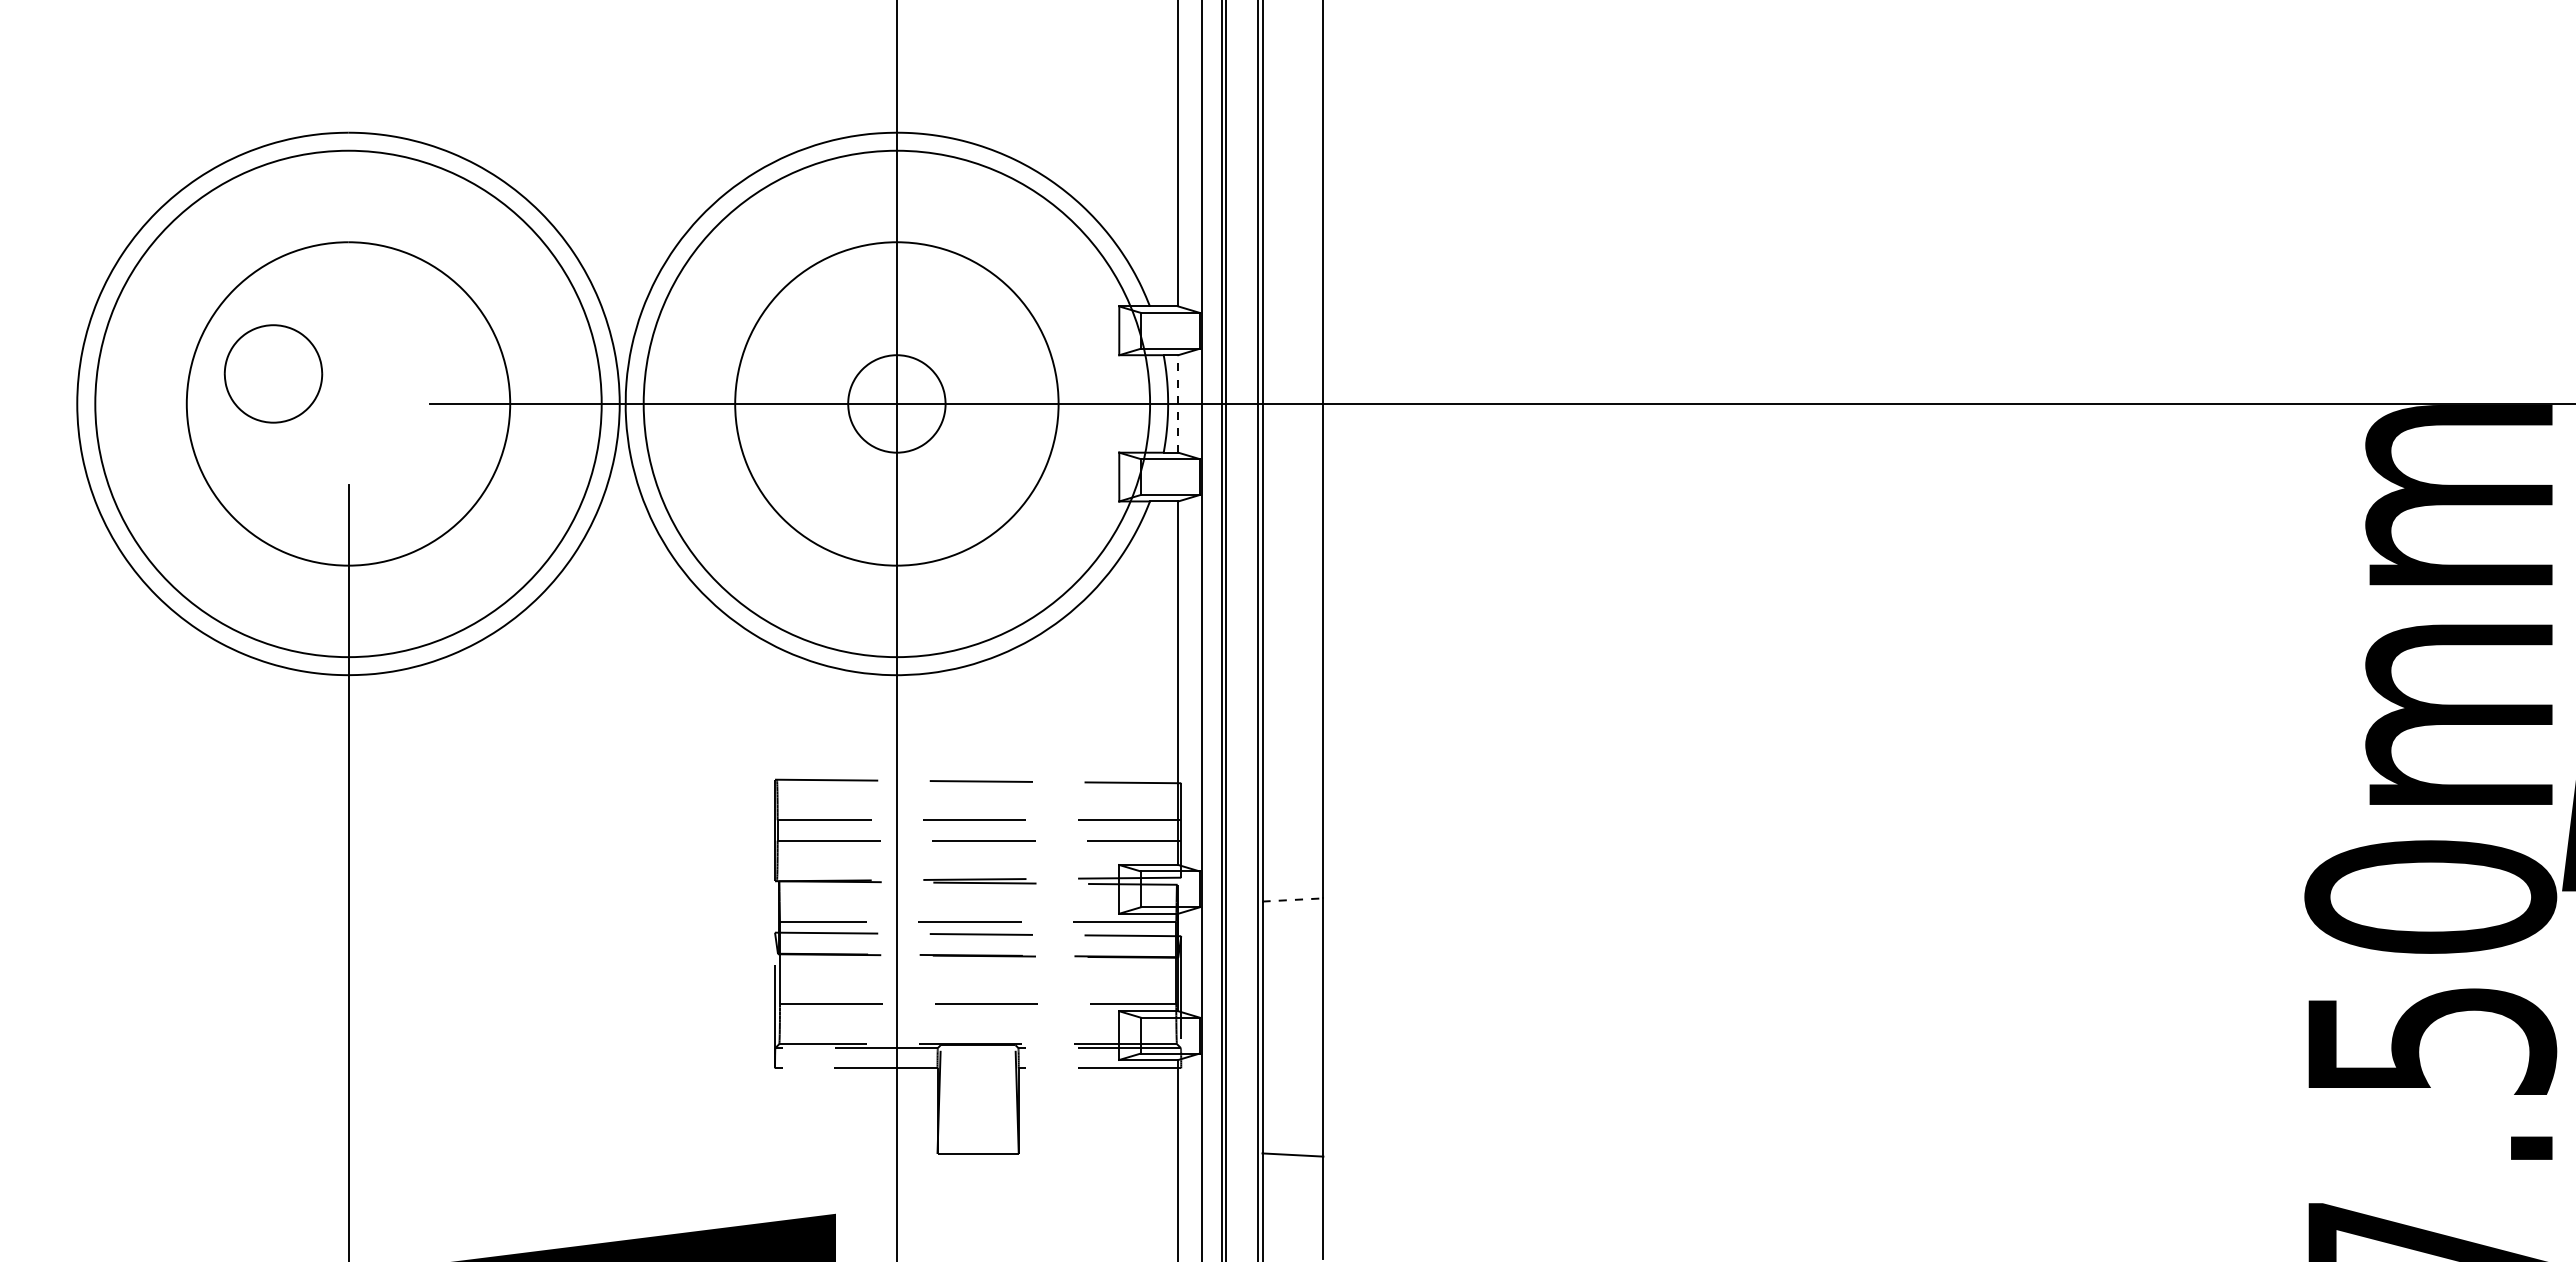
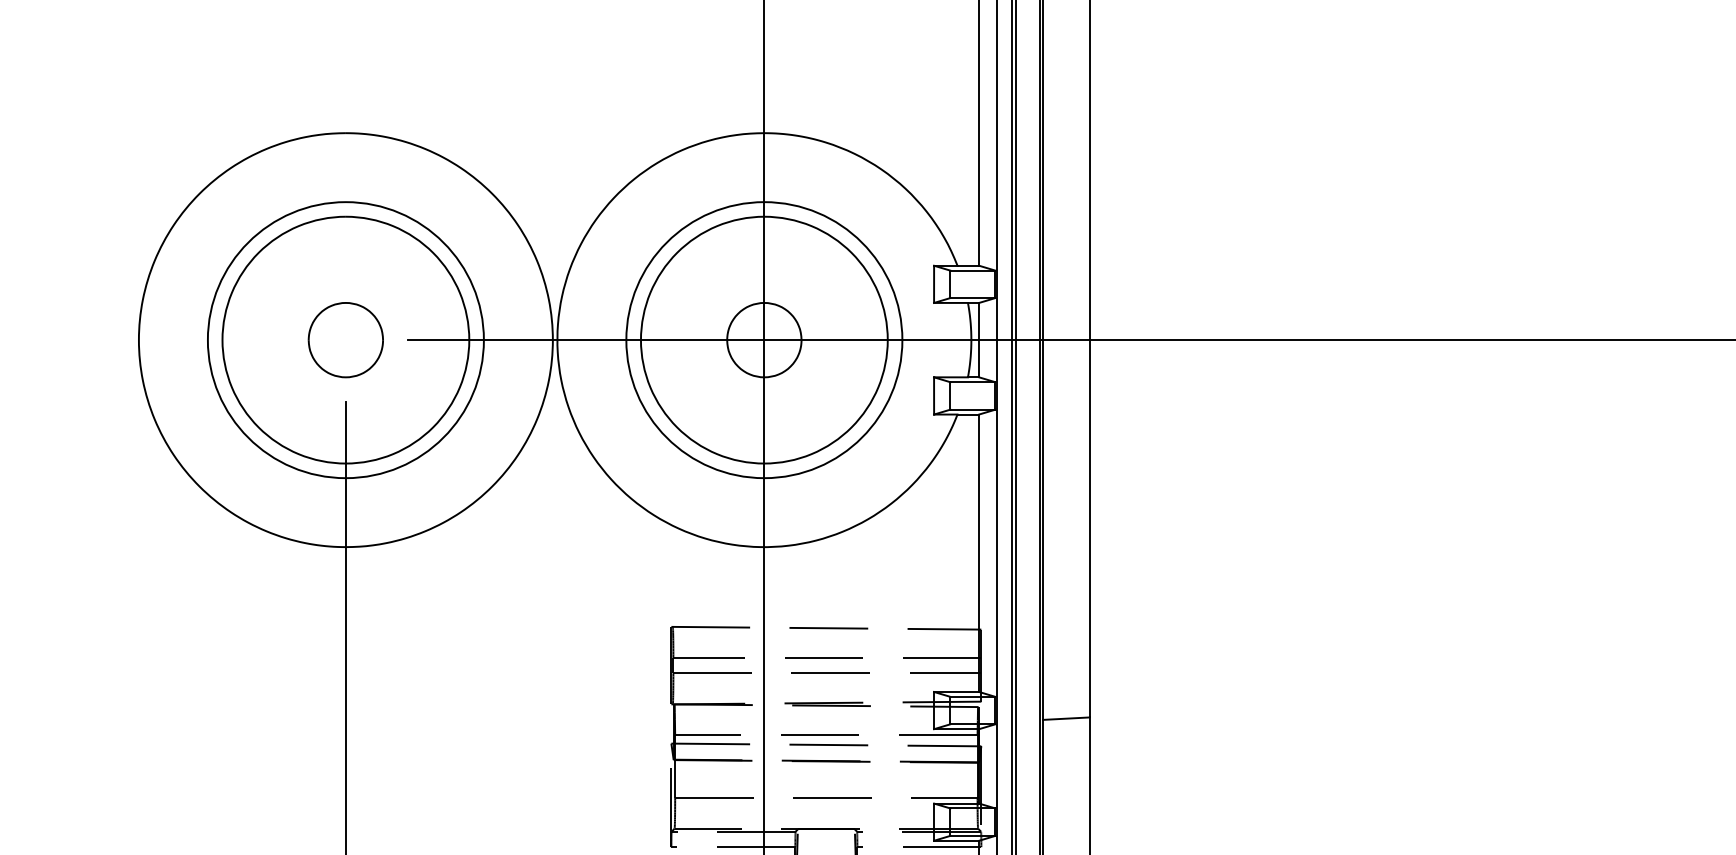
part: (273, 373) -> (345, 339), moved
circle: (348, 403) -> (345, 339), size x0.71
circle: (896, 403) -> (764, 339), size x0.71
line: (1178, 403) -> (979, 339), dashed -> solid
line: (1292, 899) -> (1066, 718), dashed -> solid

